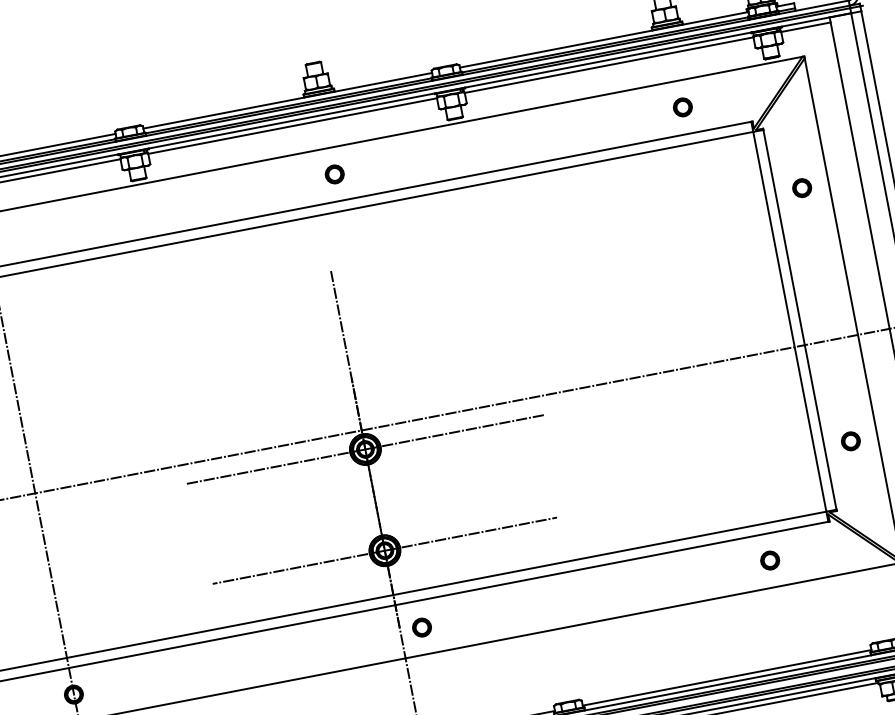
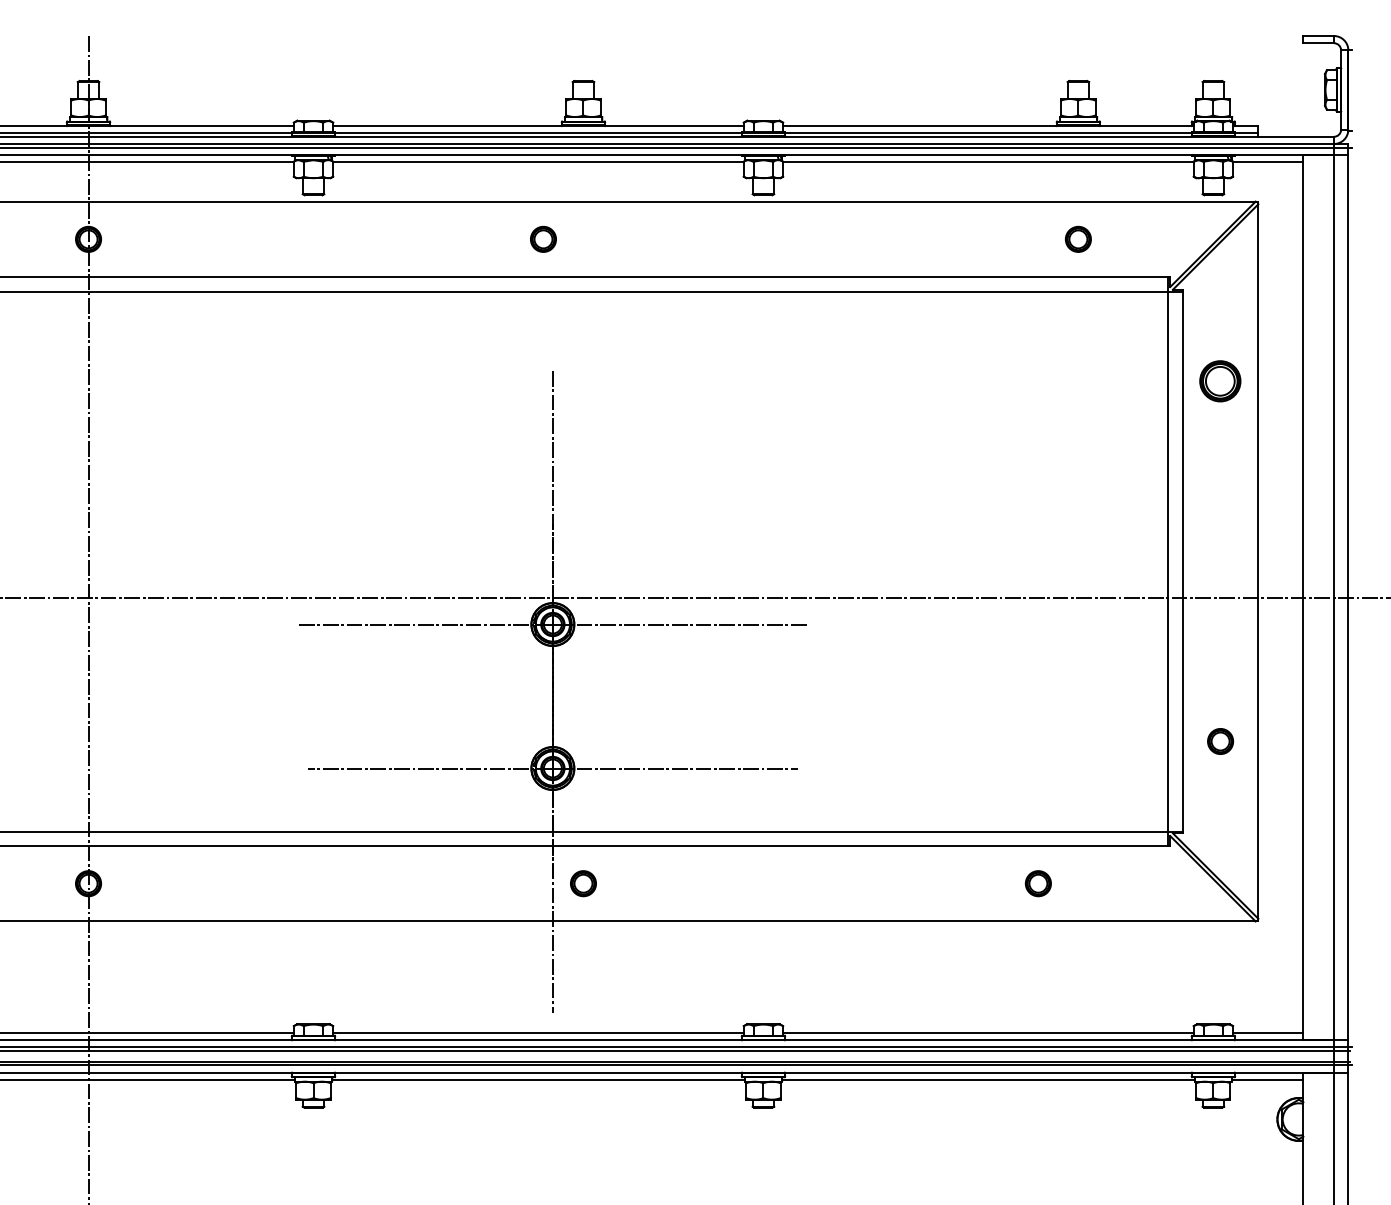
part: (334, 173) -> (543, 238), moved
part: (802, 188) -> (1220, 381), size x1.6
part: (769, 560) -> (1037, 883), moved

